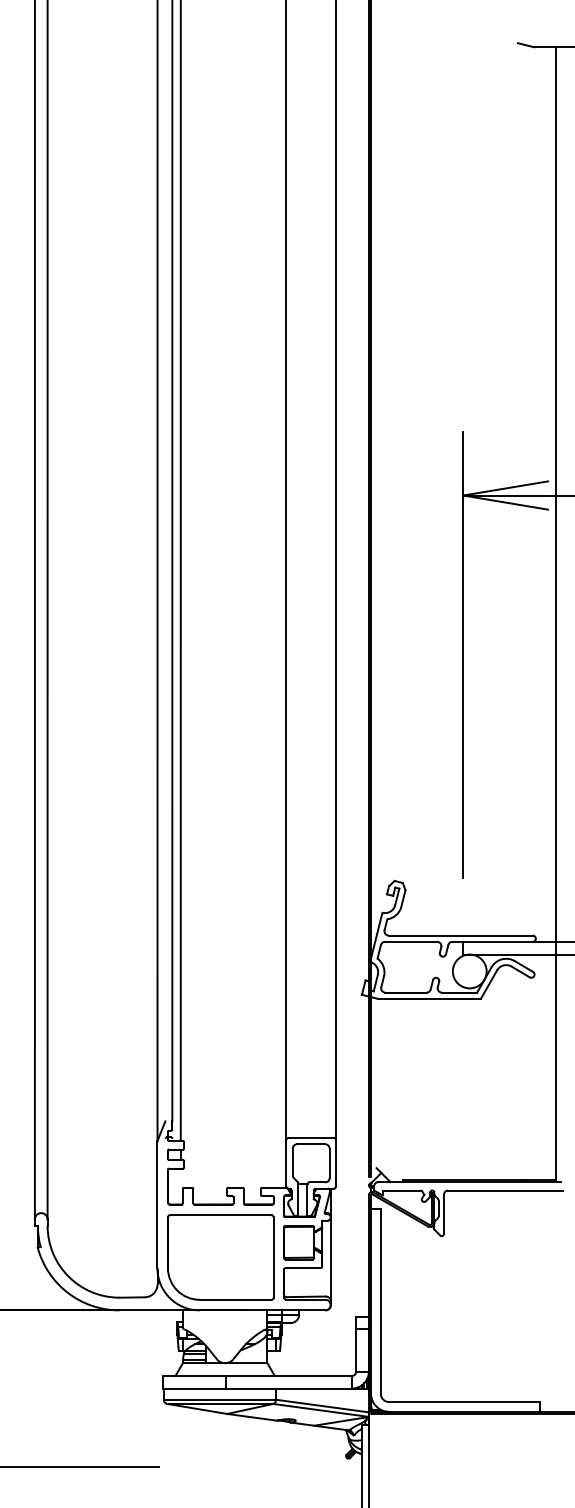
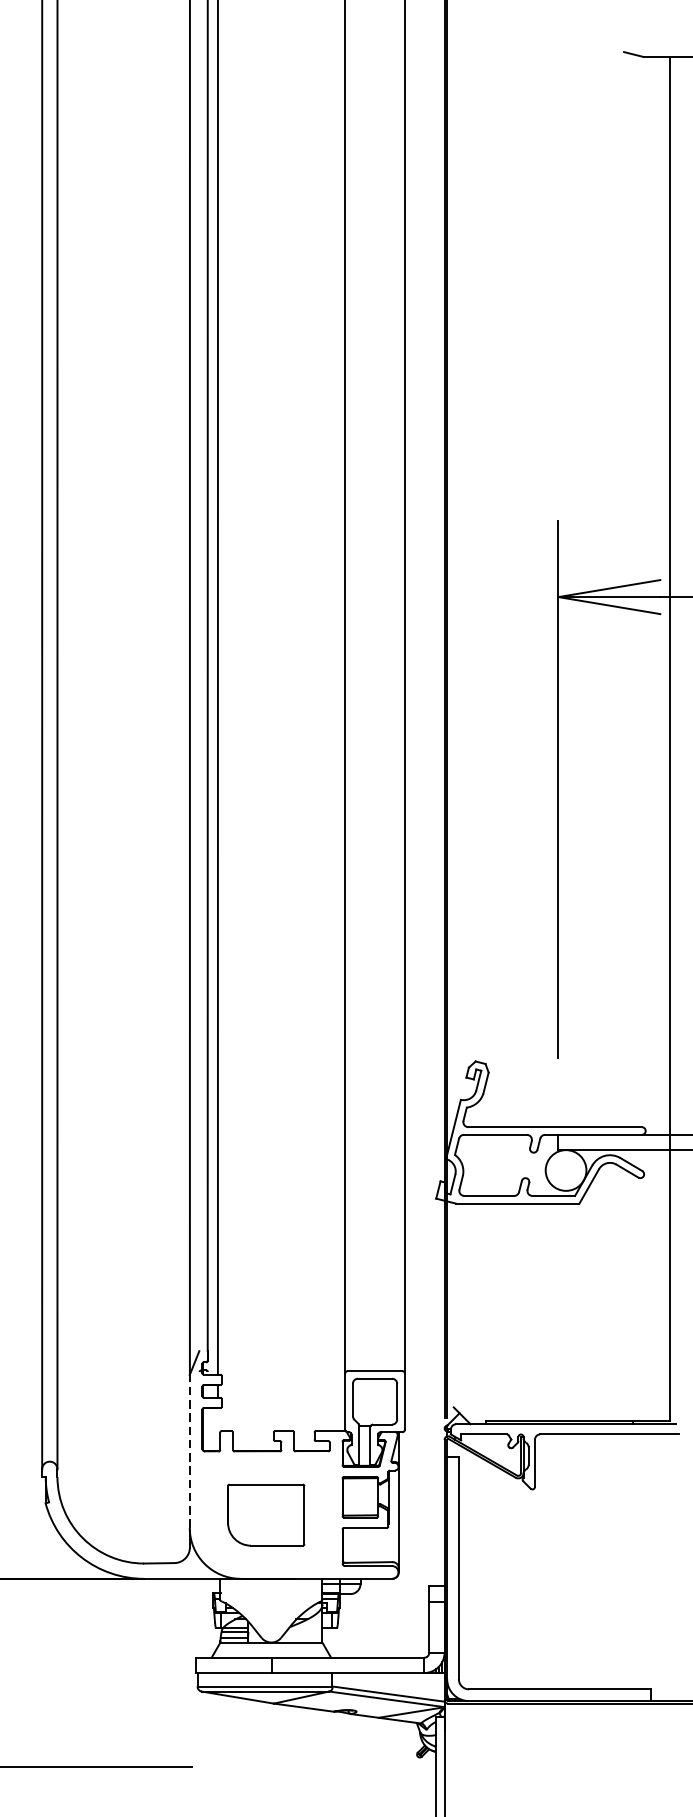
line: (157, 1204) -> (189, 1451), solid -> dashed
part: (220, 1257) -> (265, 1515), size x0.6

